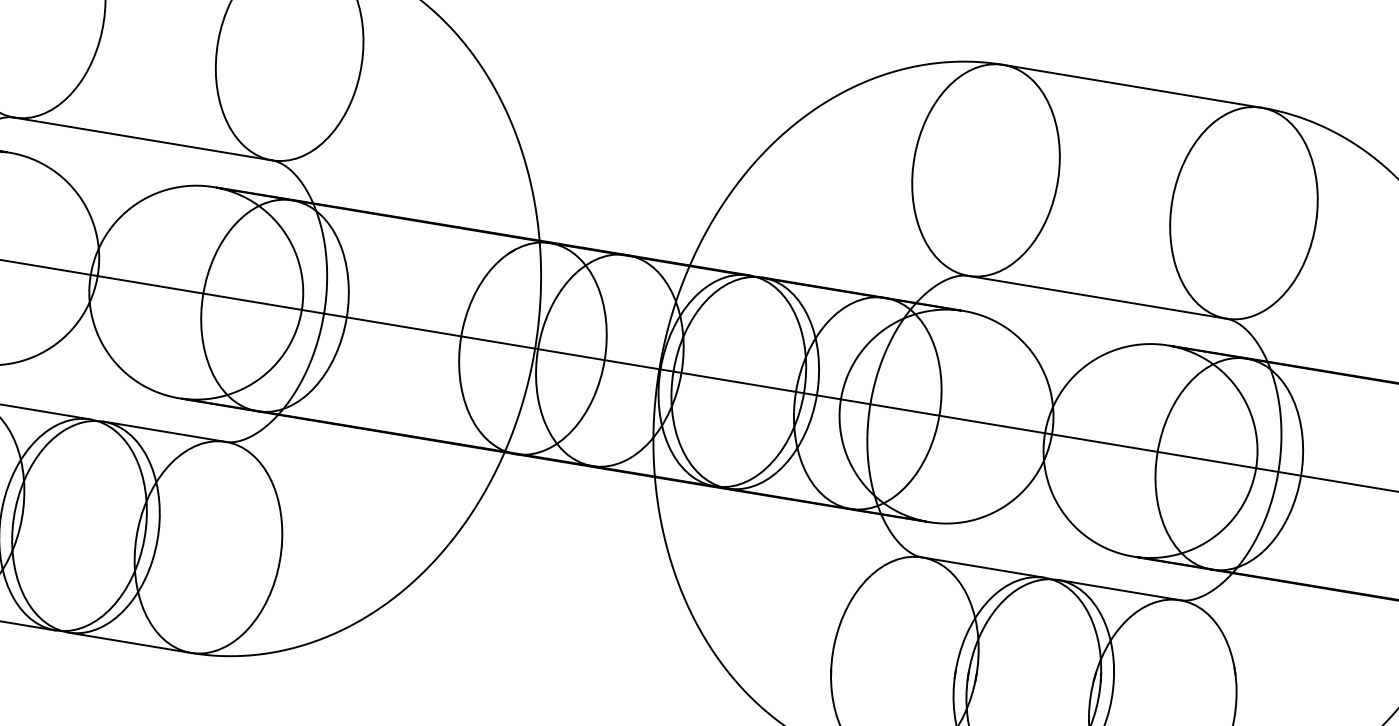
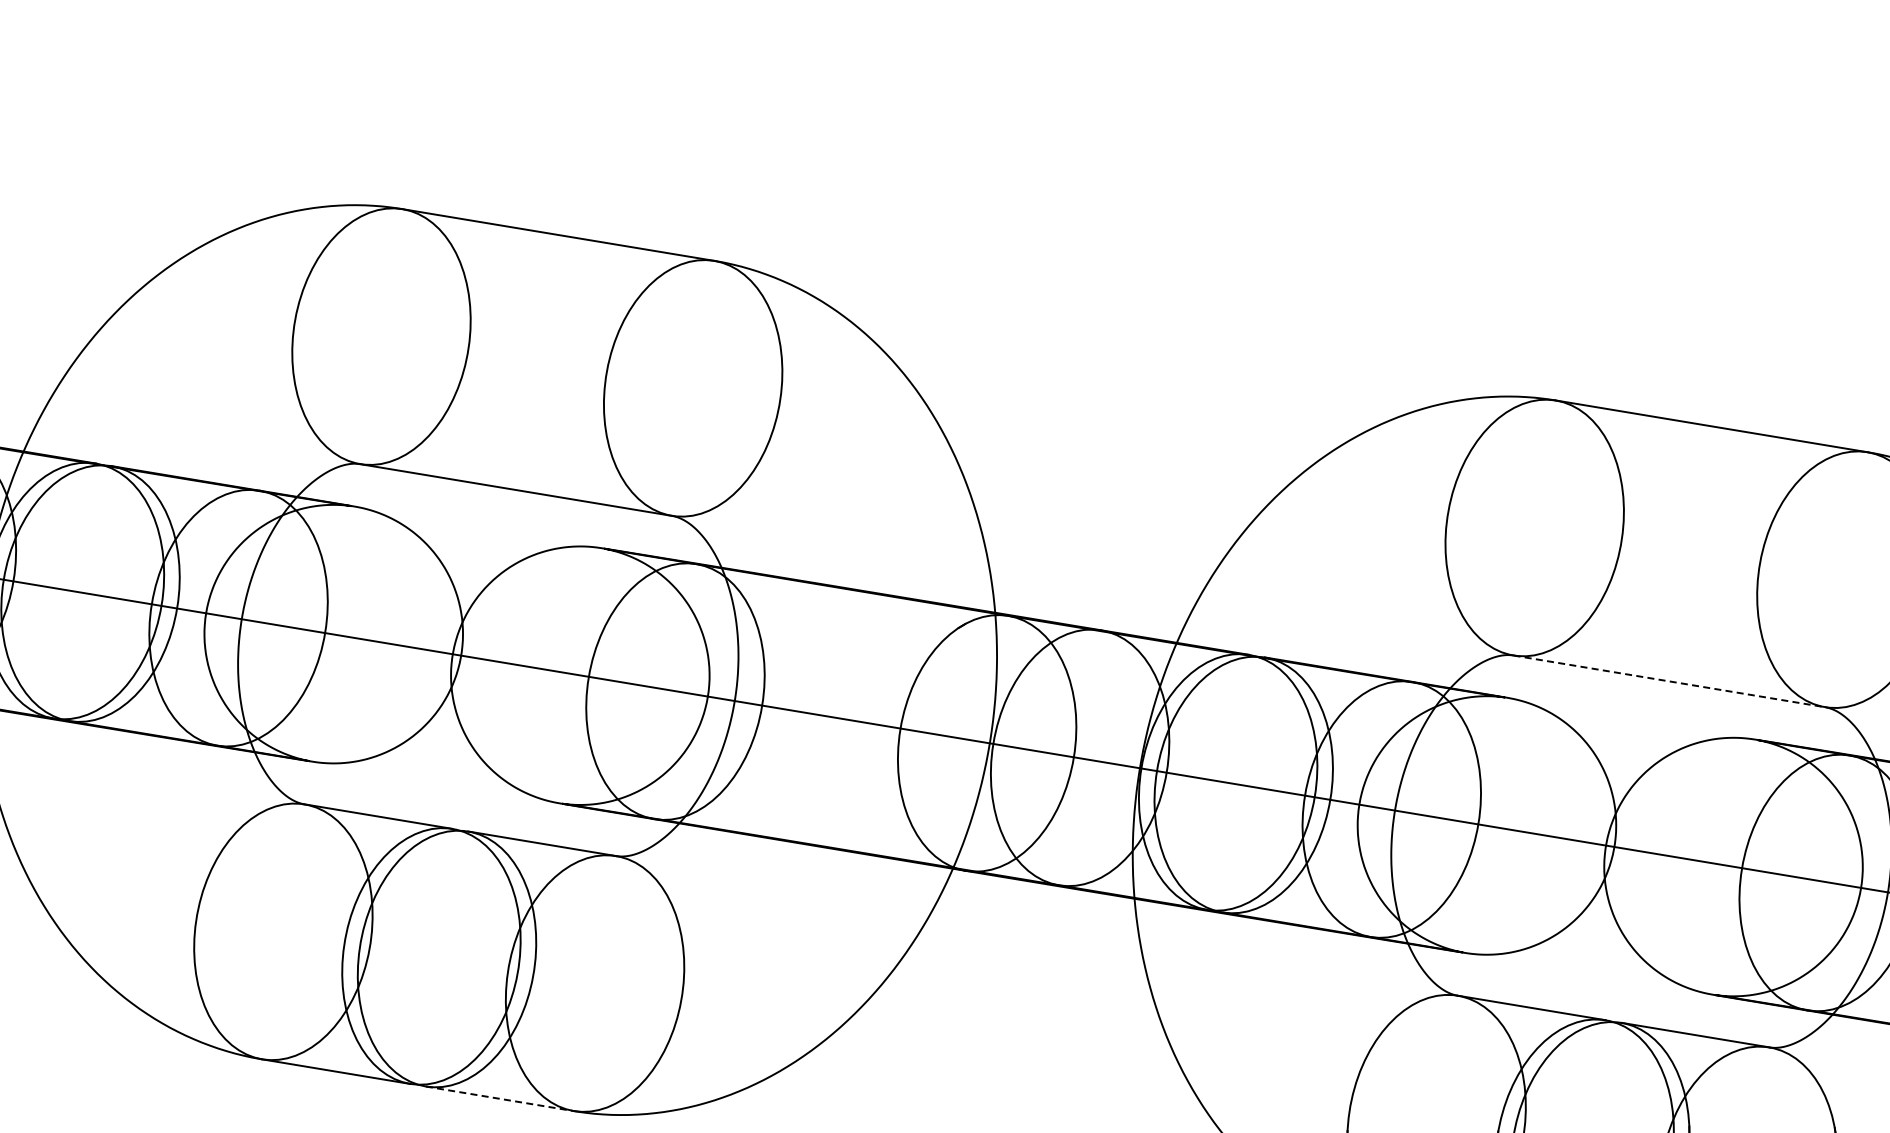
line: (1097, 297) -> (1669, 681), solid -> dashed
line: (130, 642) -> (500, 1098), solid -> dashed

